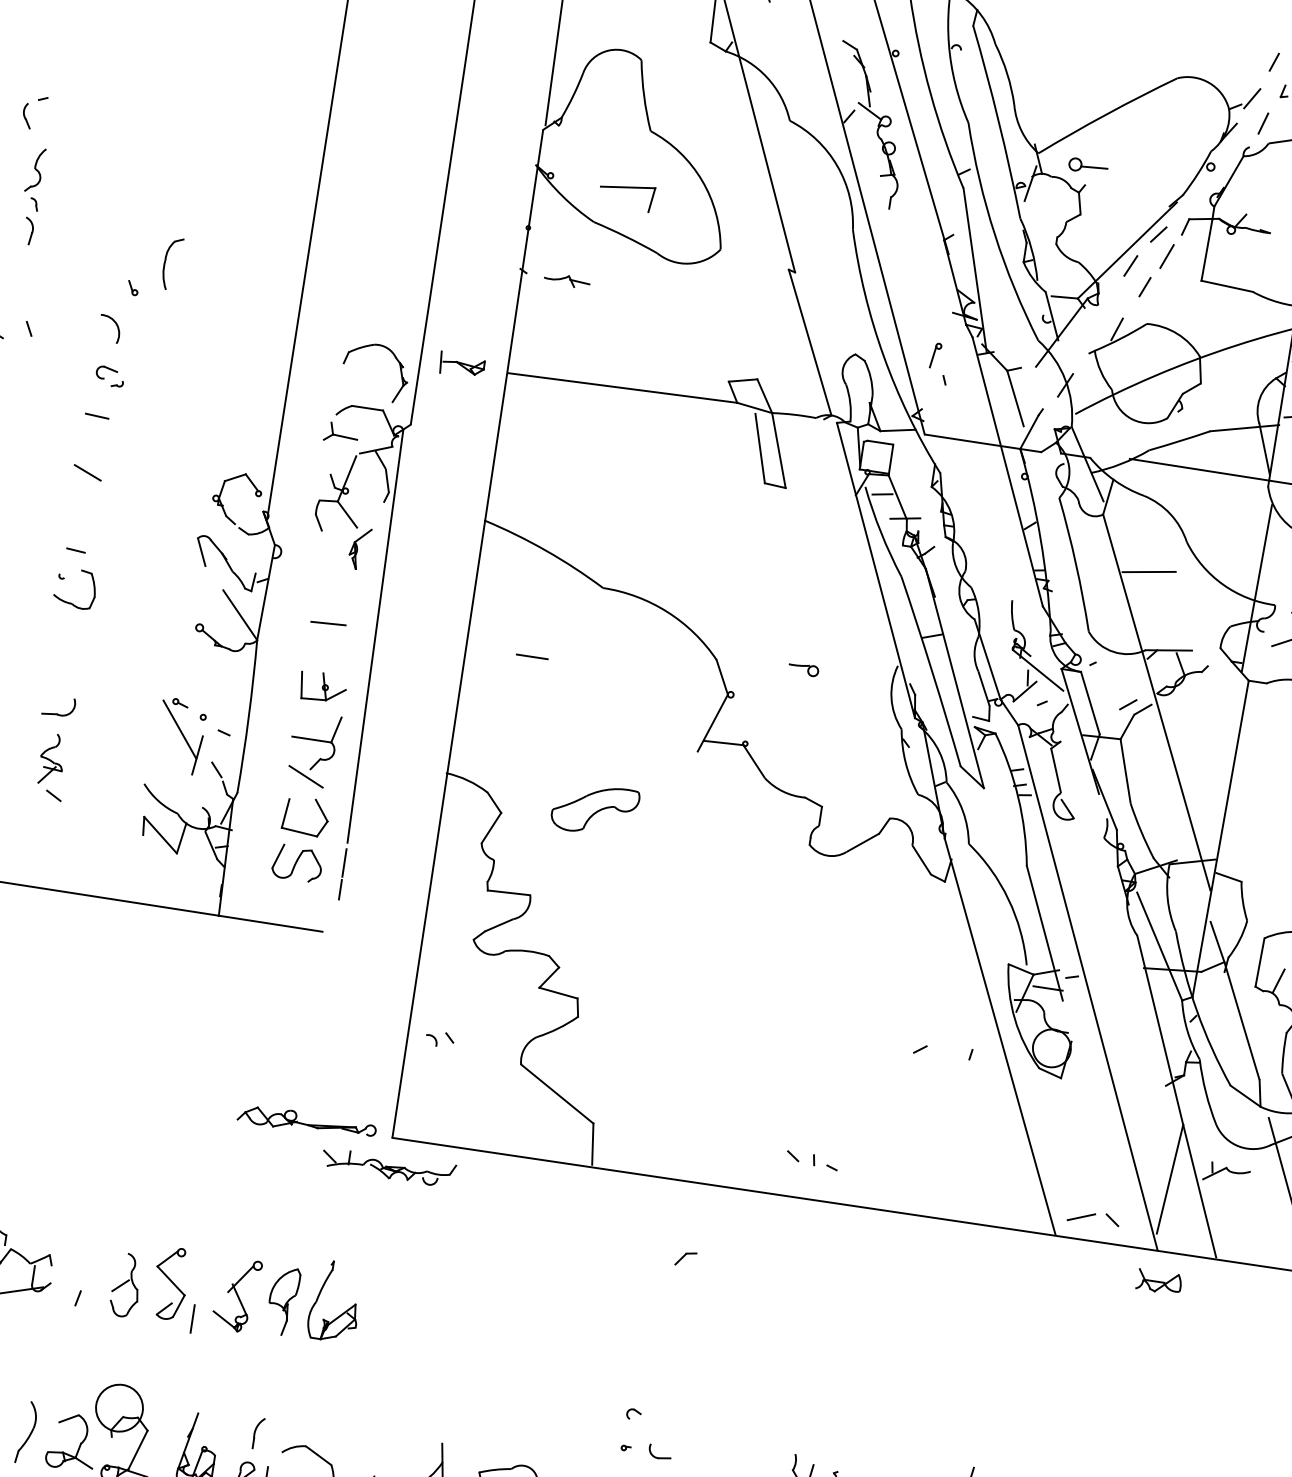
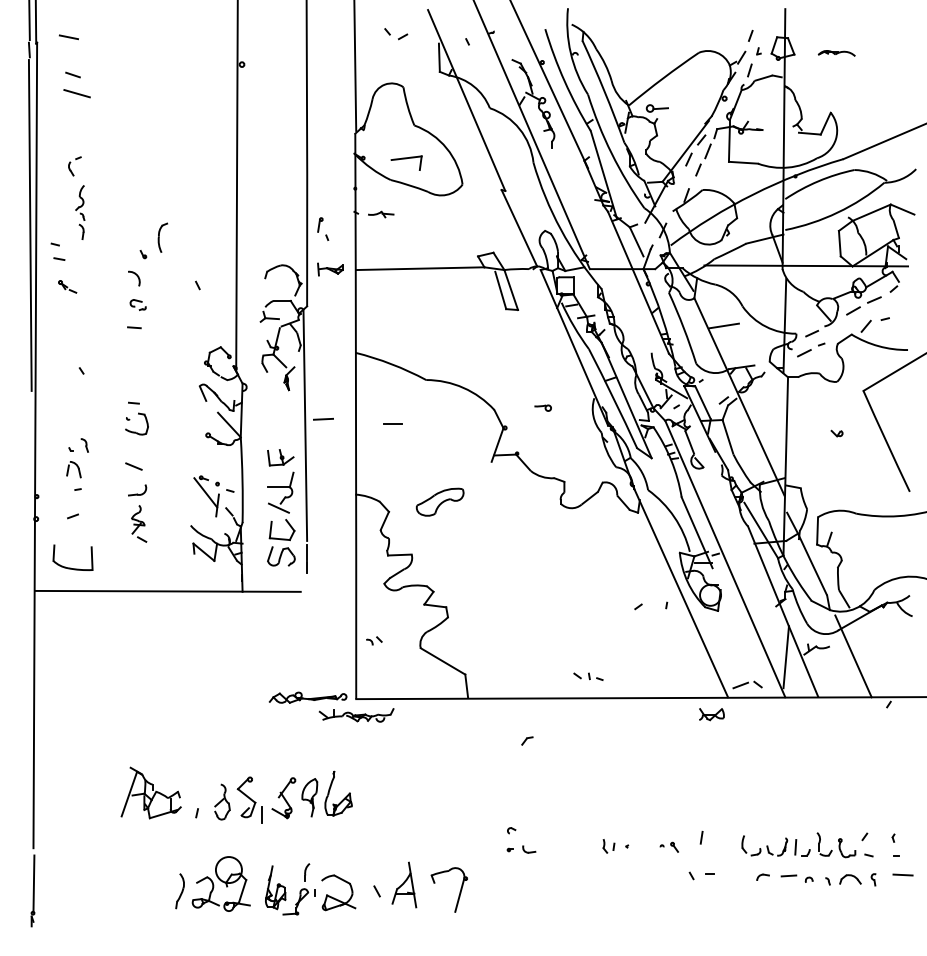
line: (28, 328) -> (197, 285), moved
part: (940, 362) -> (323, 228), moved
line: (87, 472) -> (133, 466), moved
line: (328, 622) -> (323, 418), moved
part: (1158, 1281) -> (711, 714), moved

